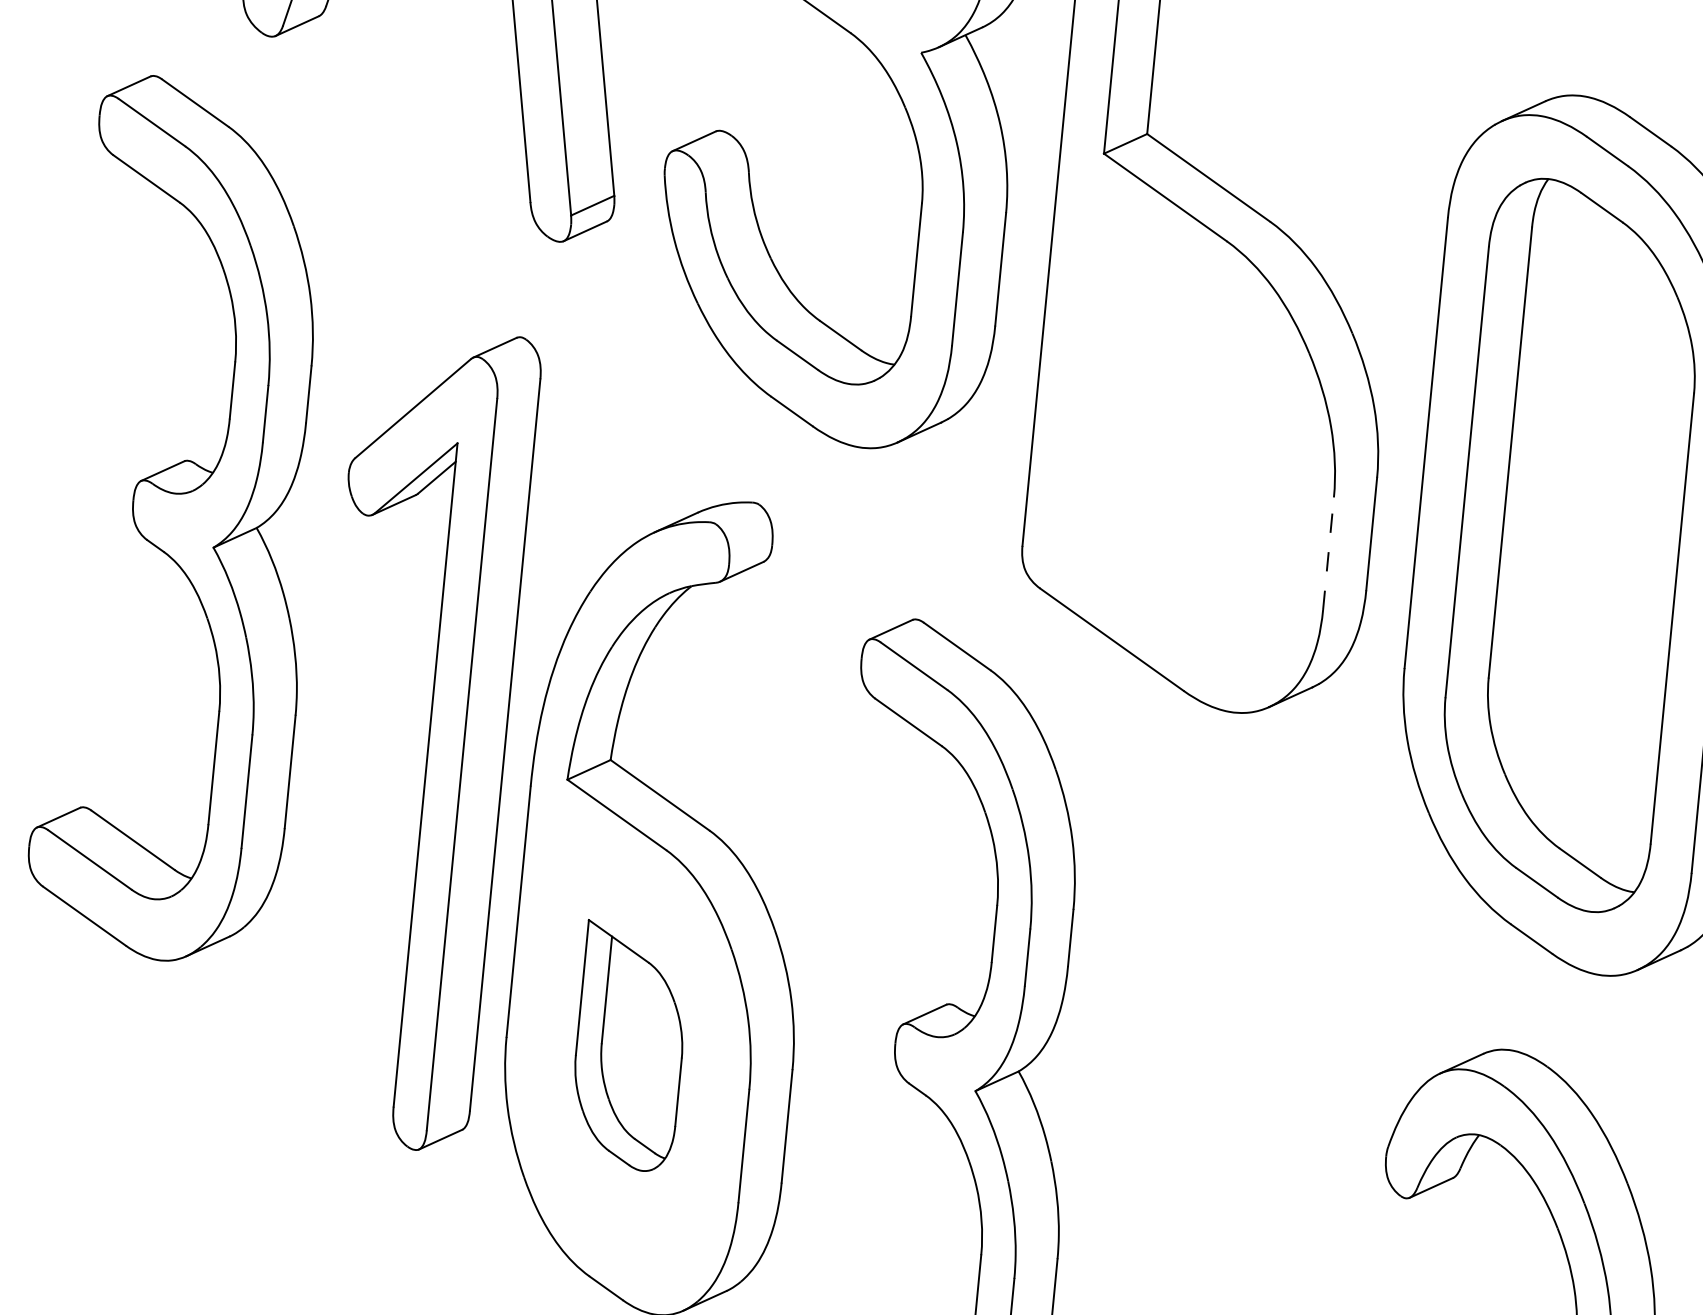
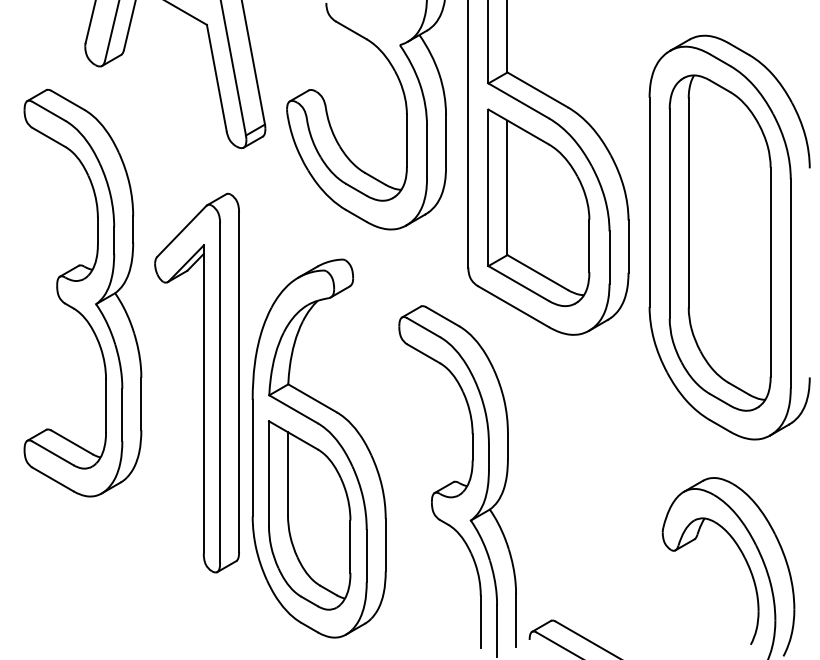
part: (1185, 431) -> (538, 207), added
line: (1328, 553) -> (609, 257), dashed -> solid
part: (629, 1046) -> (309, 515), size x1.67

